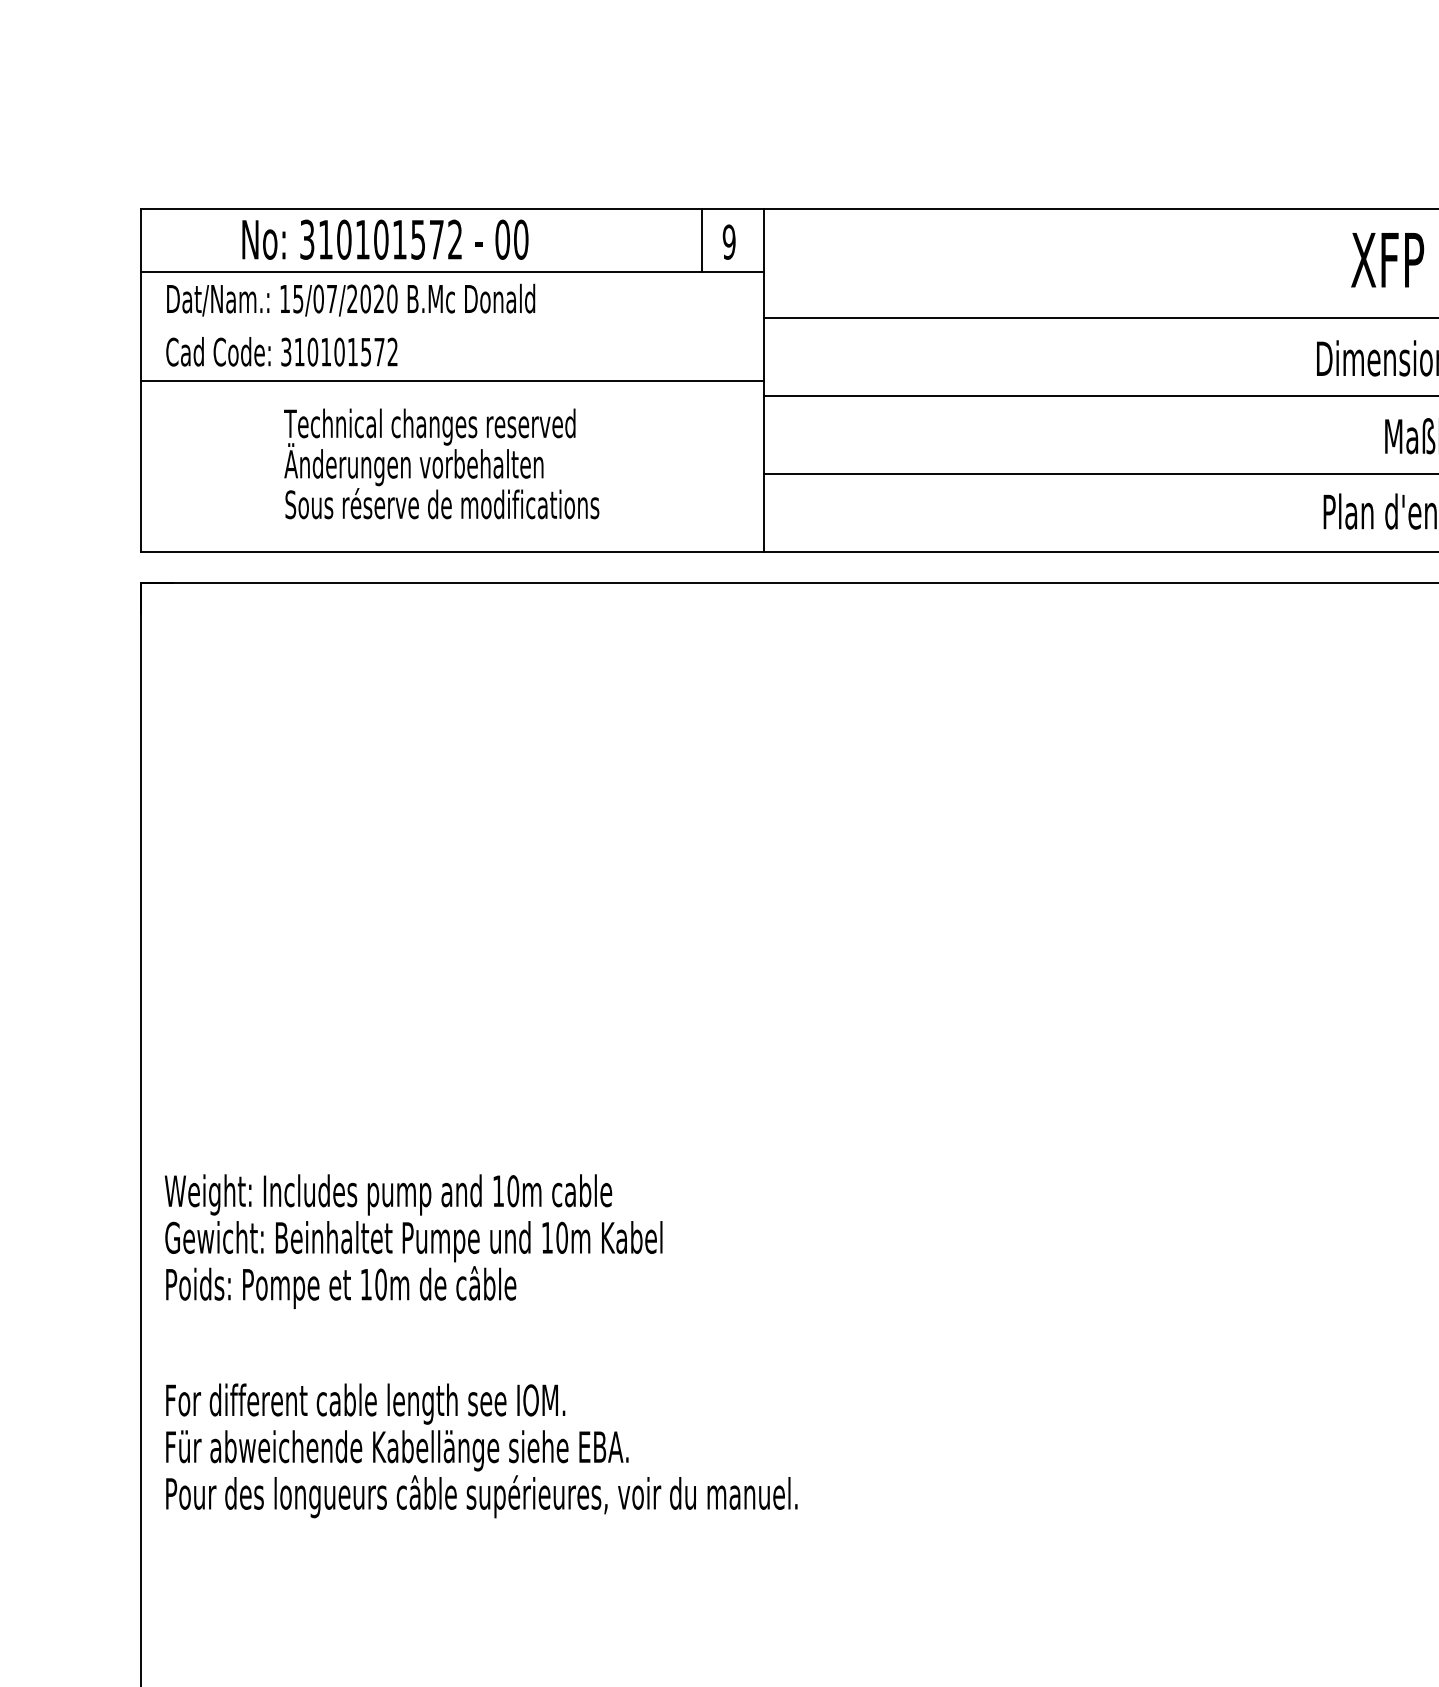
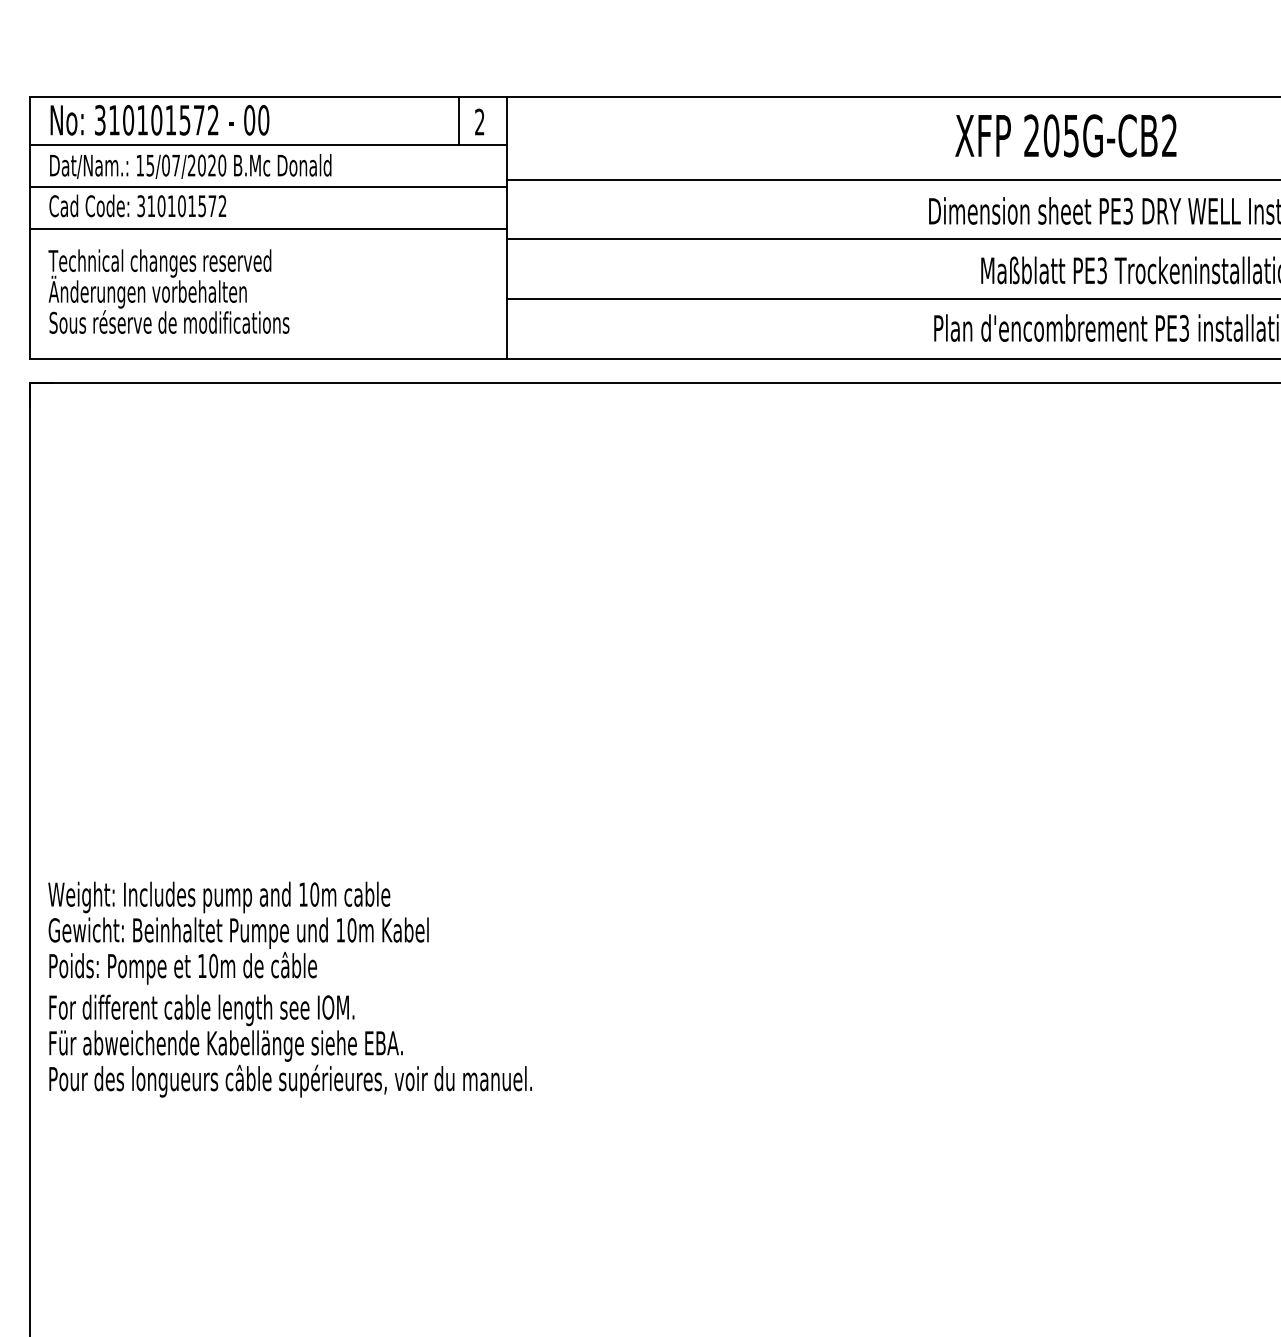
text: (384, 240) -> (159, 120), moved
text: (728, 241) -> (479, 121), 9 -> 2
line: (452, 326) -> (268, 186), added
text: (441, 463) -> (168, 291), moved
text: (413, 1240) -> (238, 932), moved

